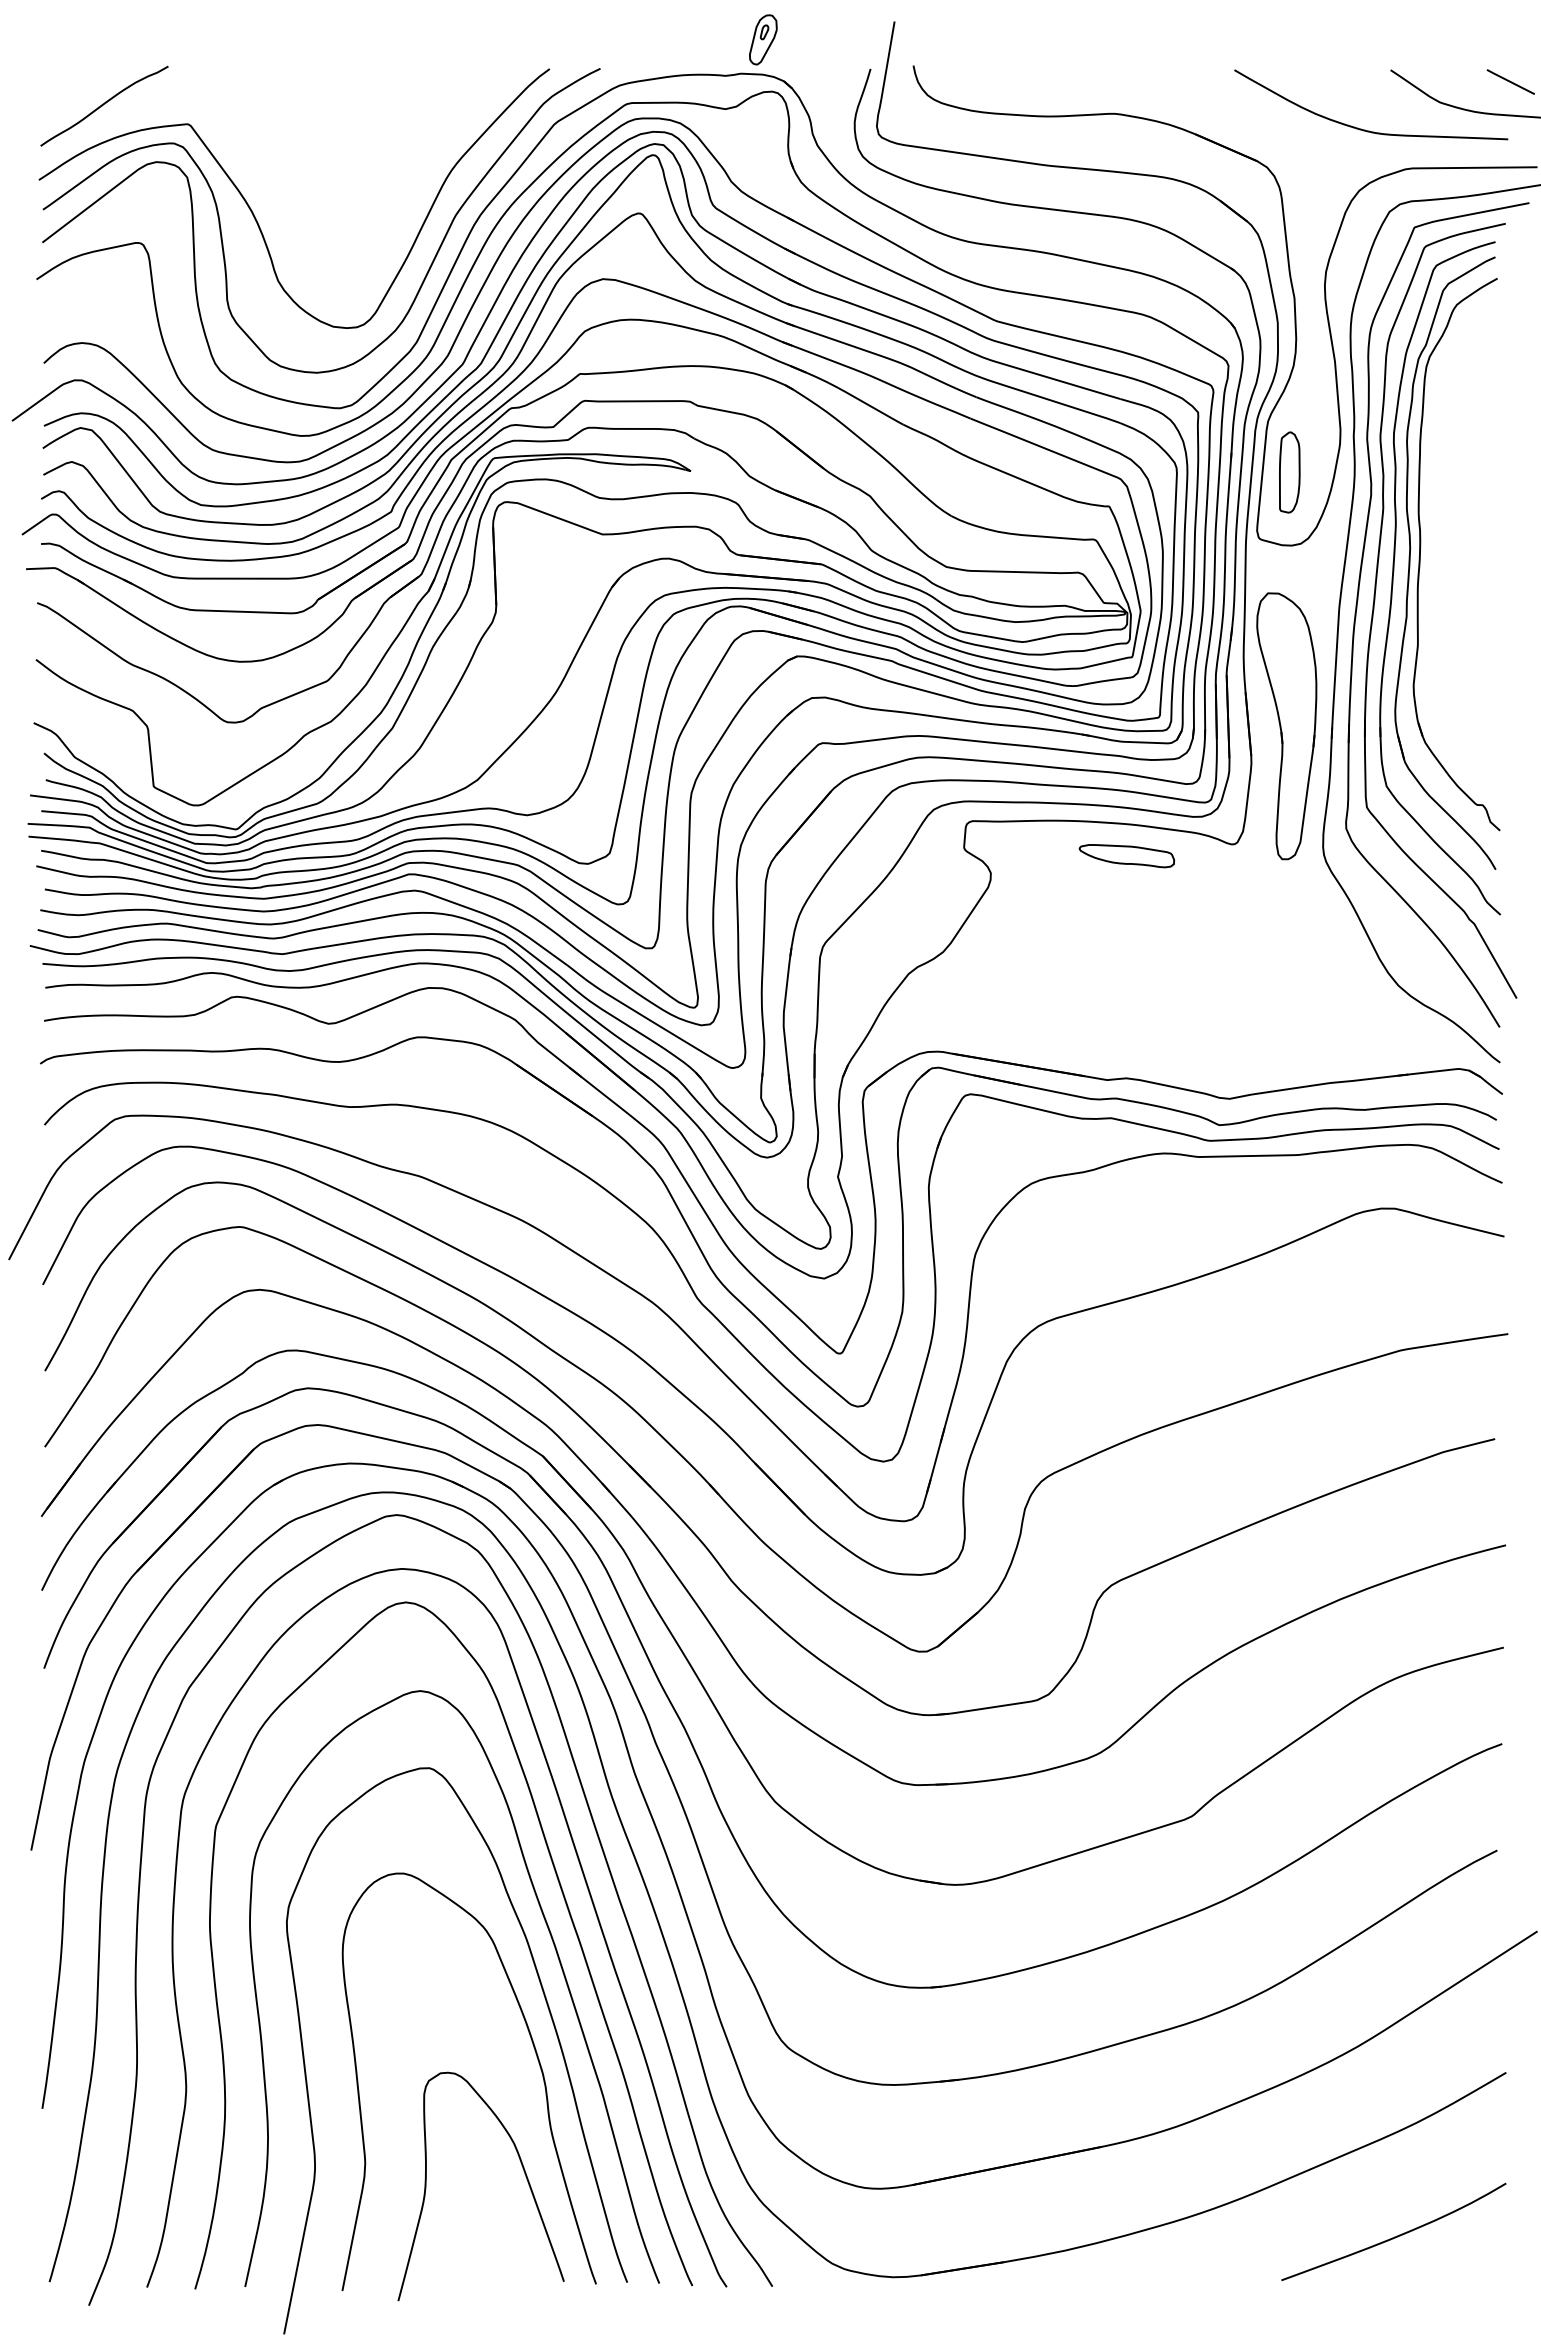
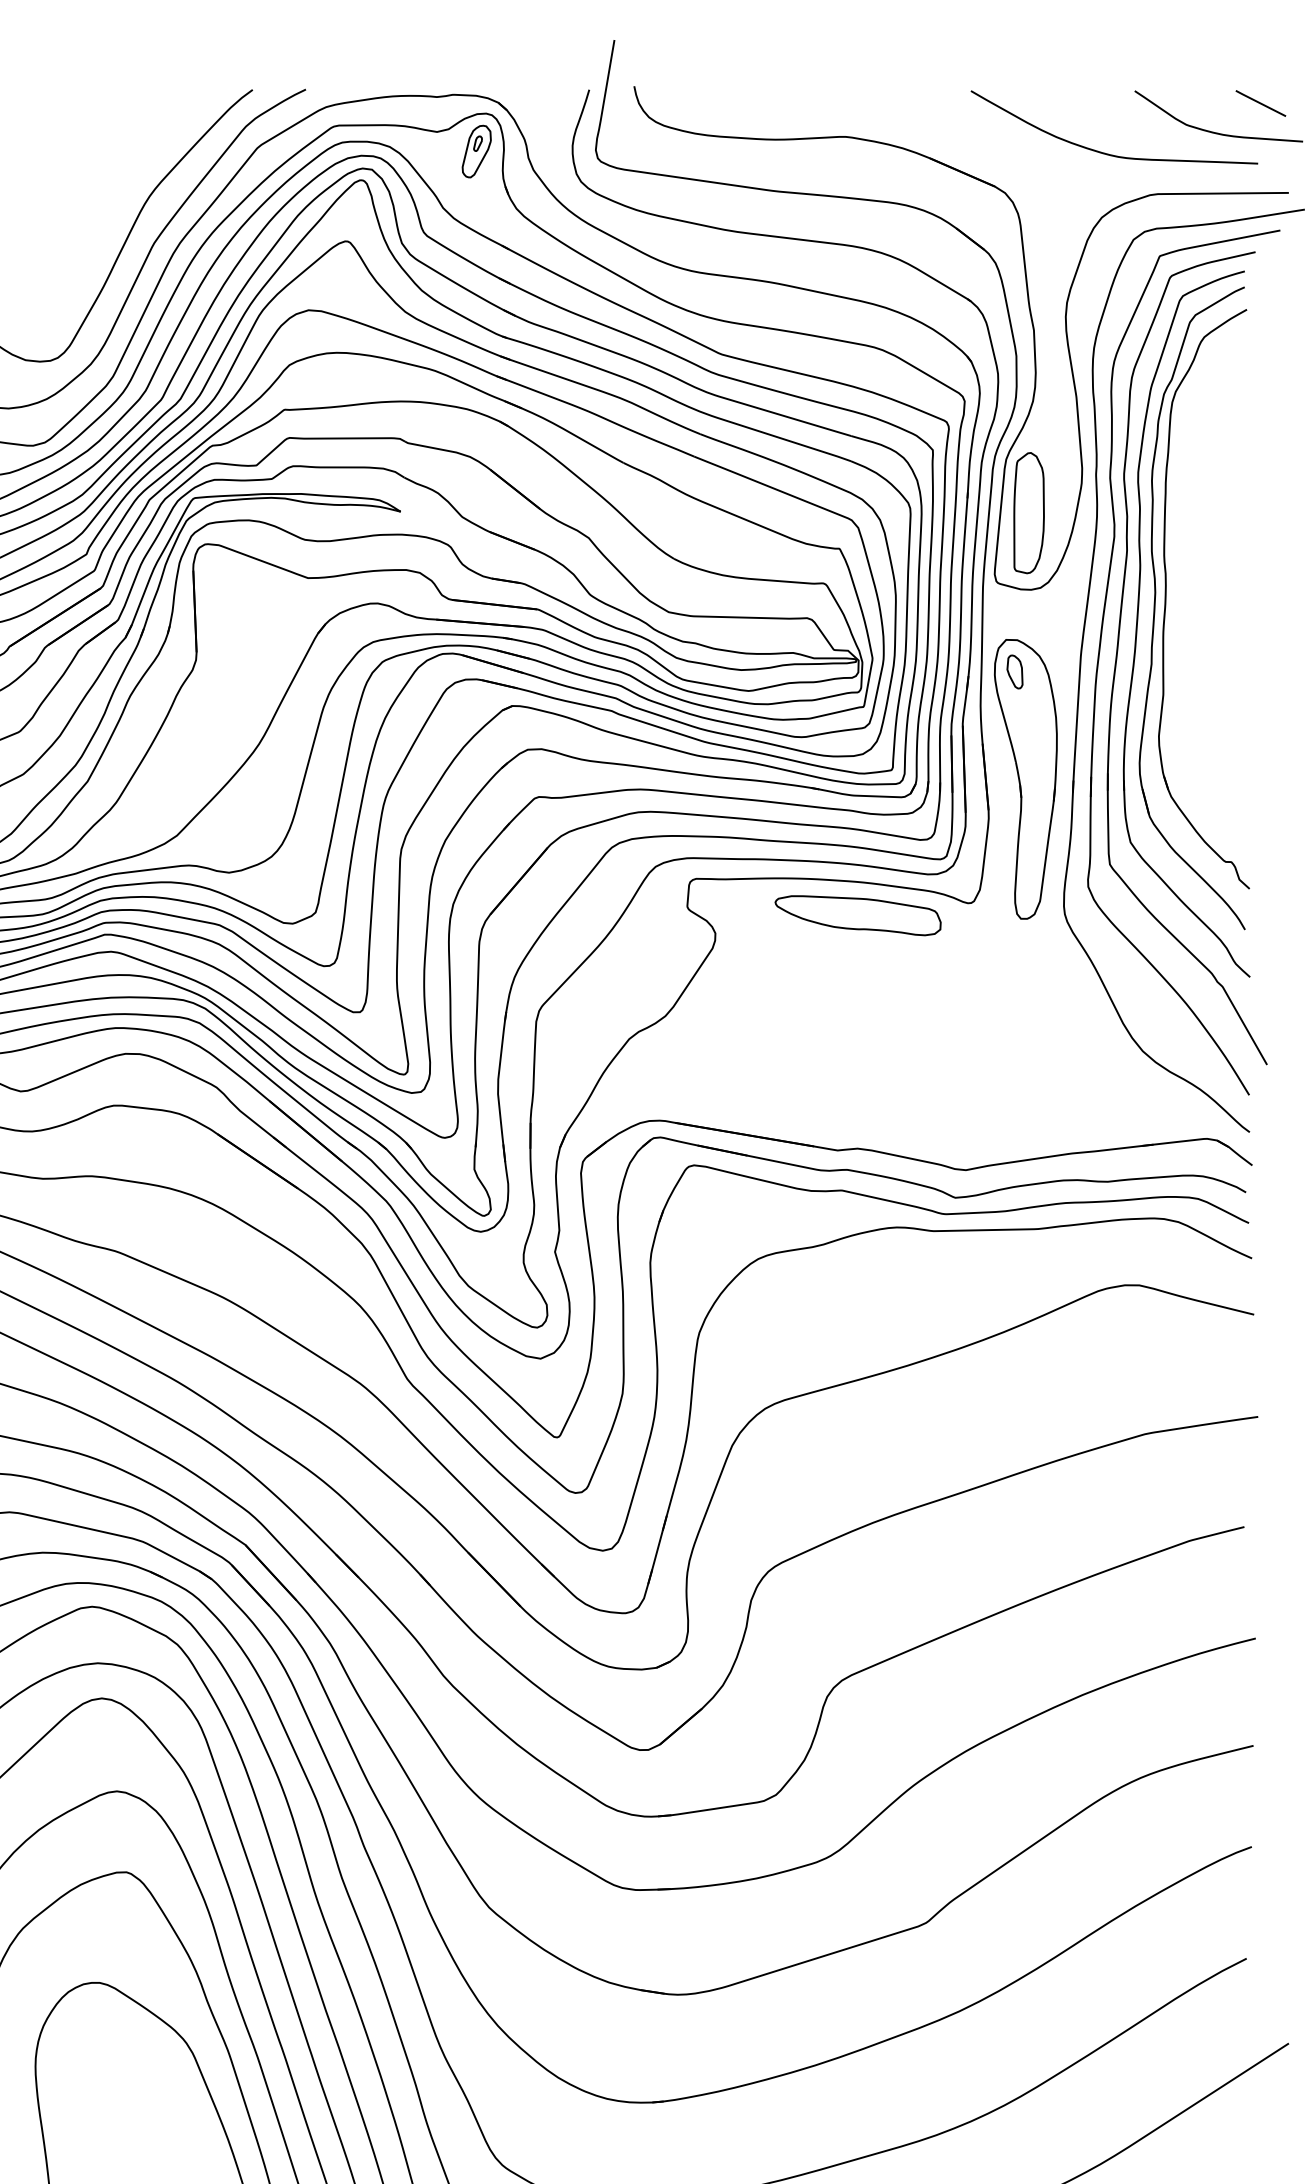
part: (763, 39) -> (476, 151), moved
part: (1289, 472) -> (1028, 513), size x1.43
part: (1276, 623) -> (1015, 671), added
part: (1126, 855) -> (857, 914), size x1.67

